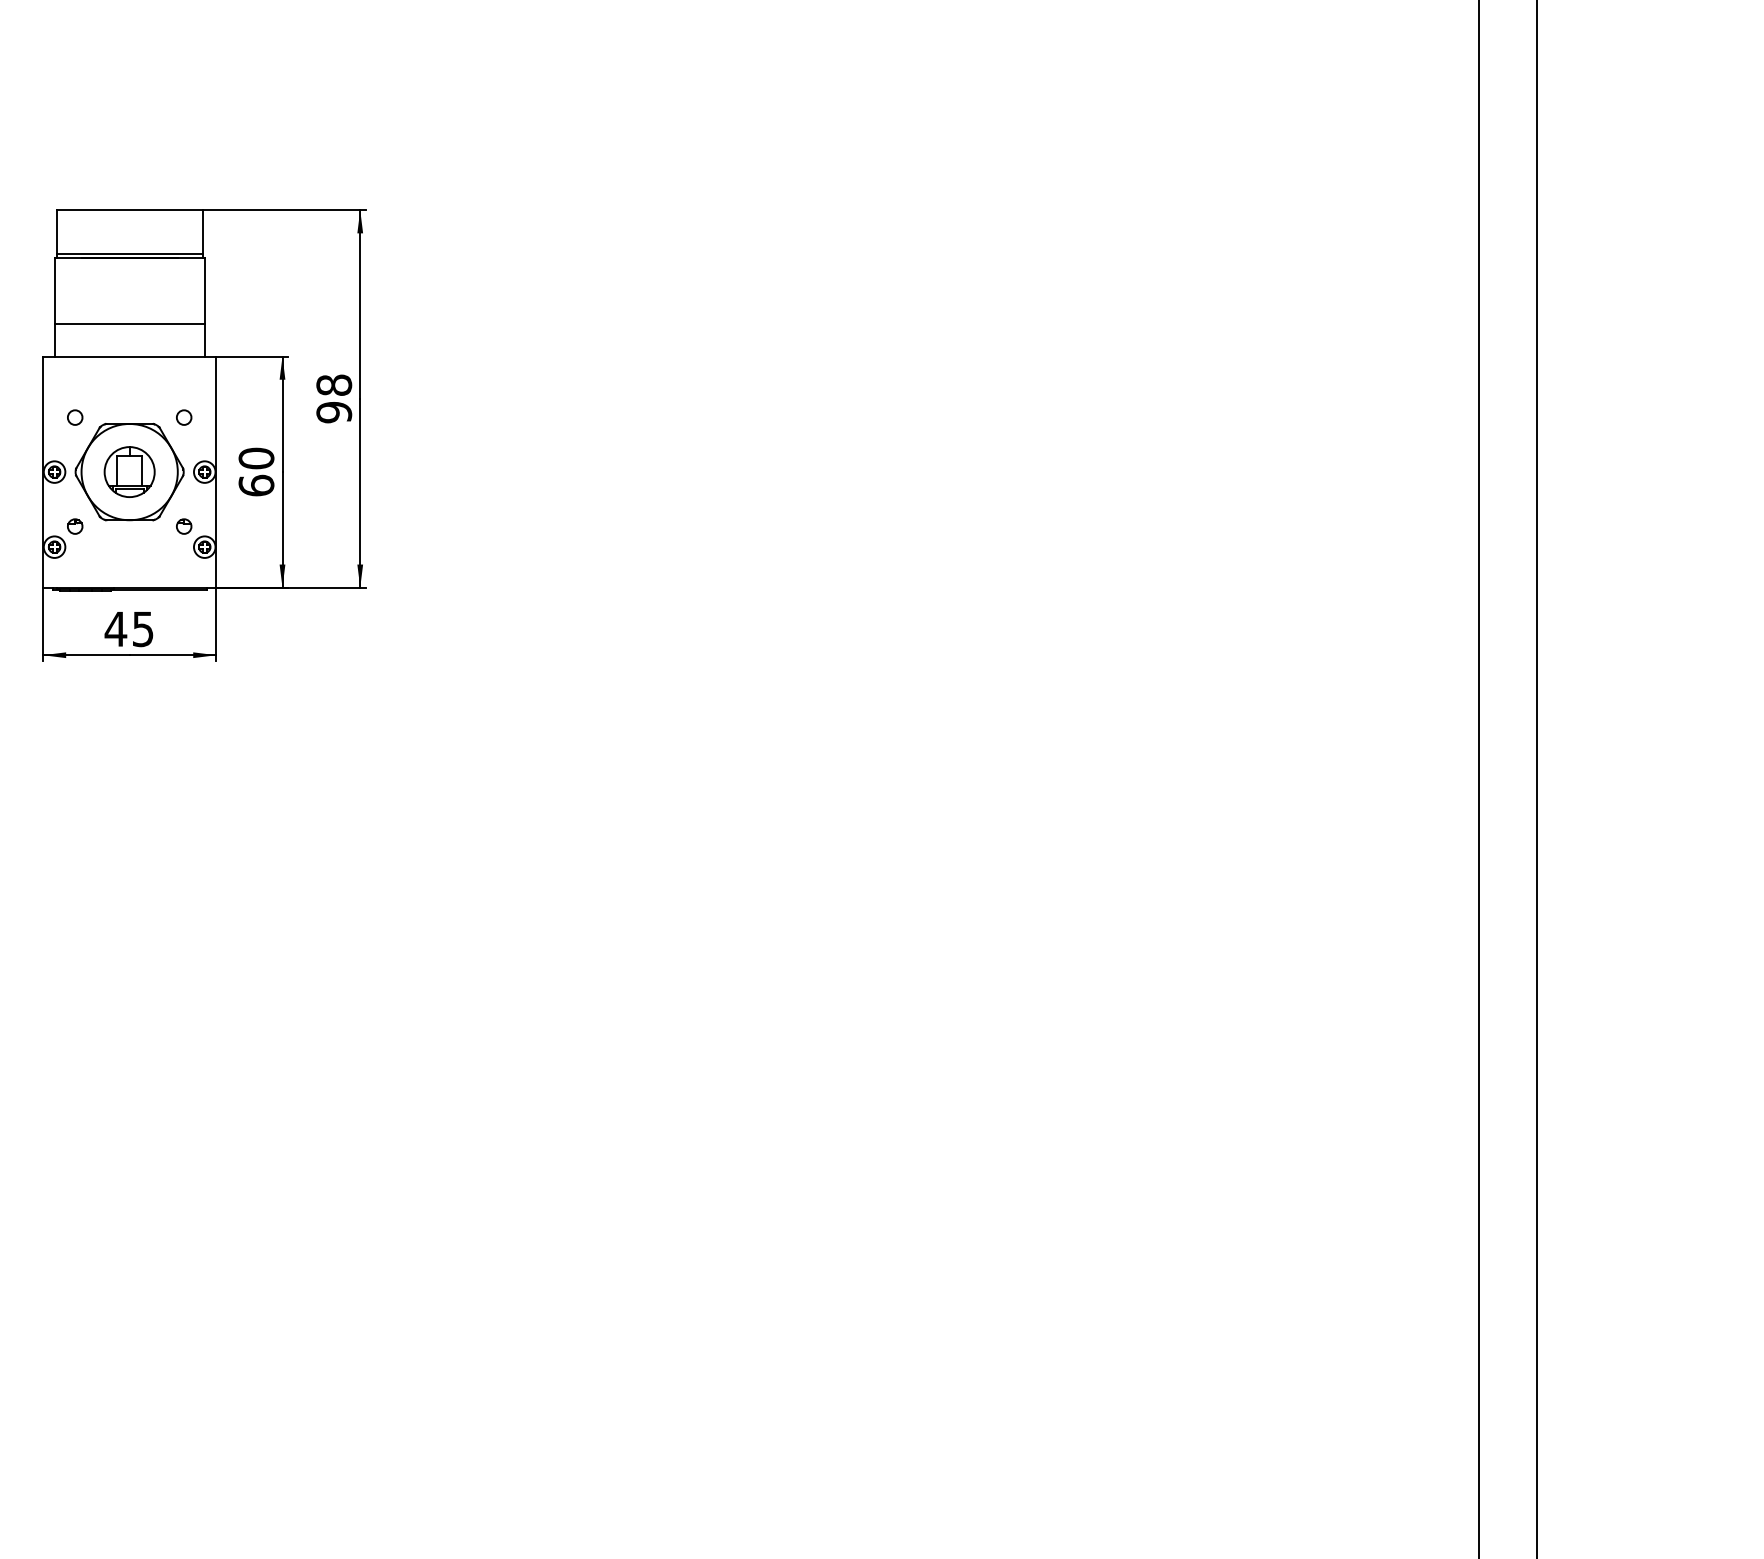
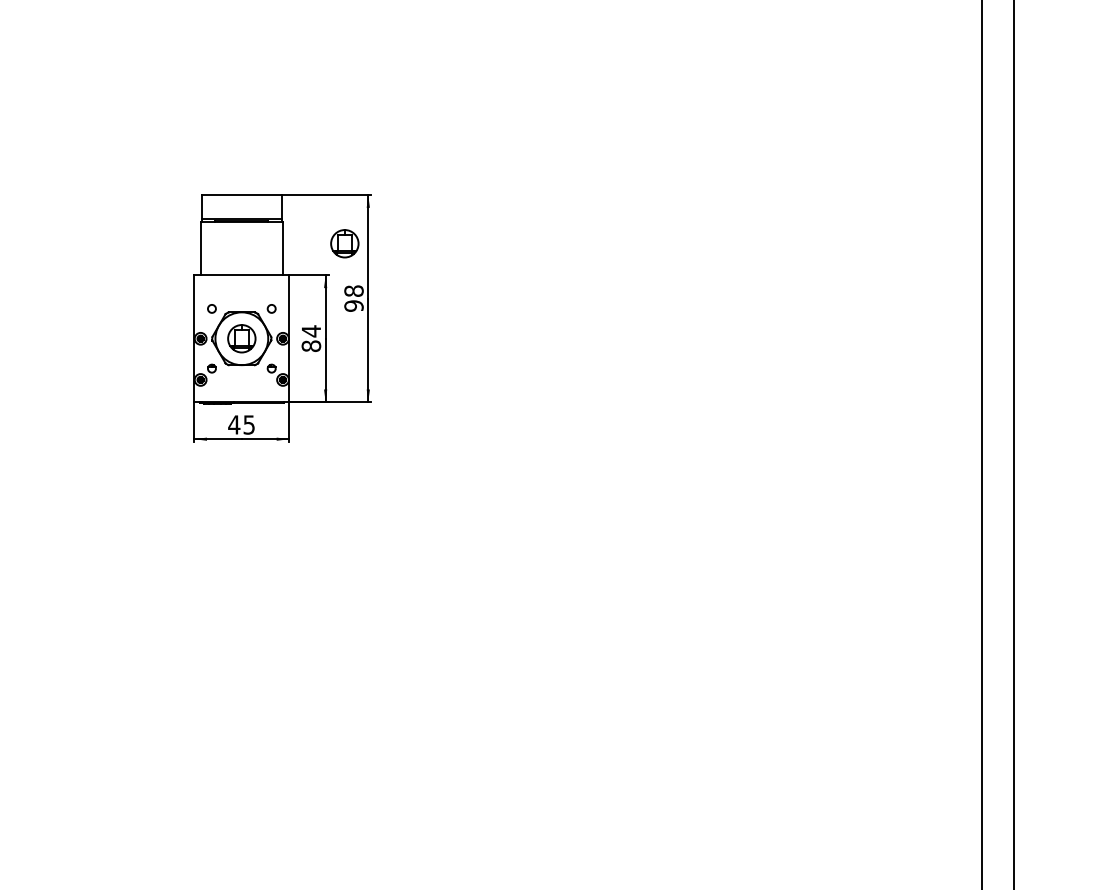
part: (316, 298) -> (344, 243), added
line: (129, 323) -> (241, 257), removed
text: (256, 471) -> (311, 338), 60 -> 84

